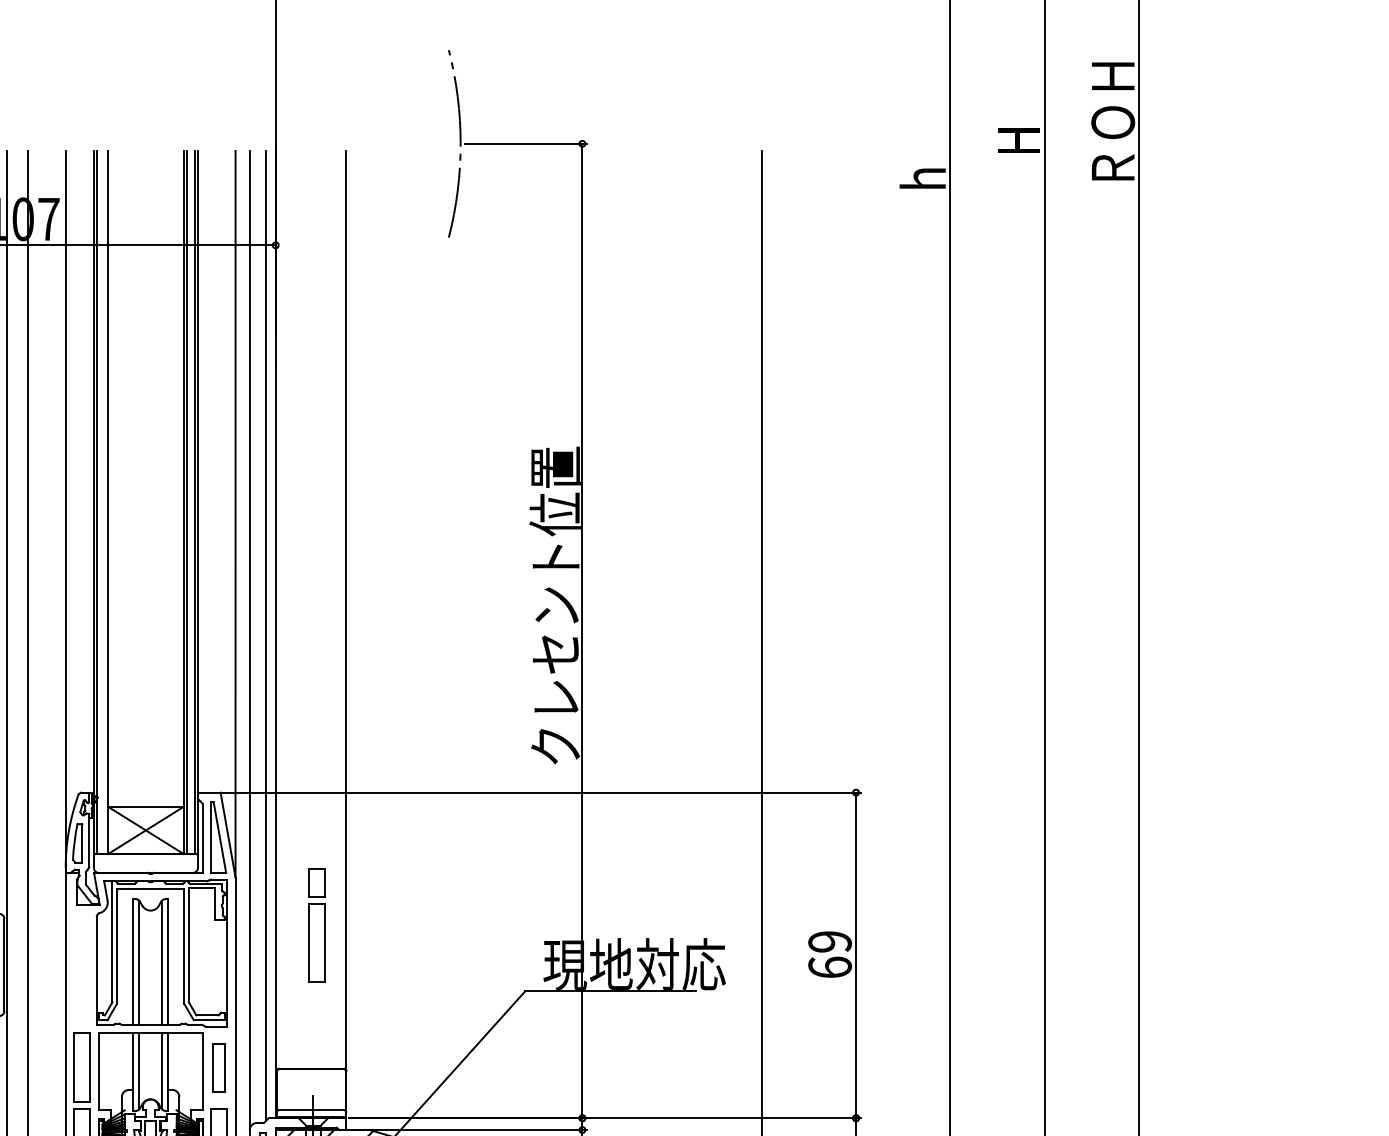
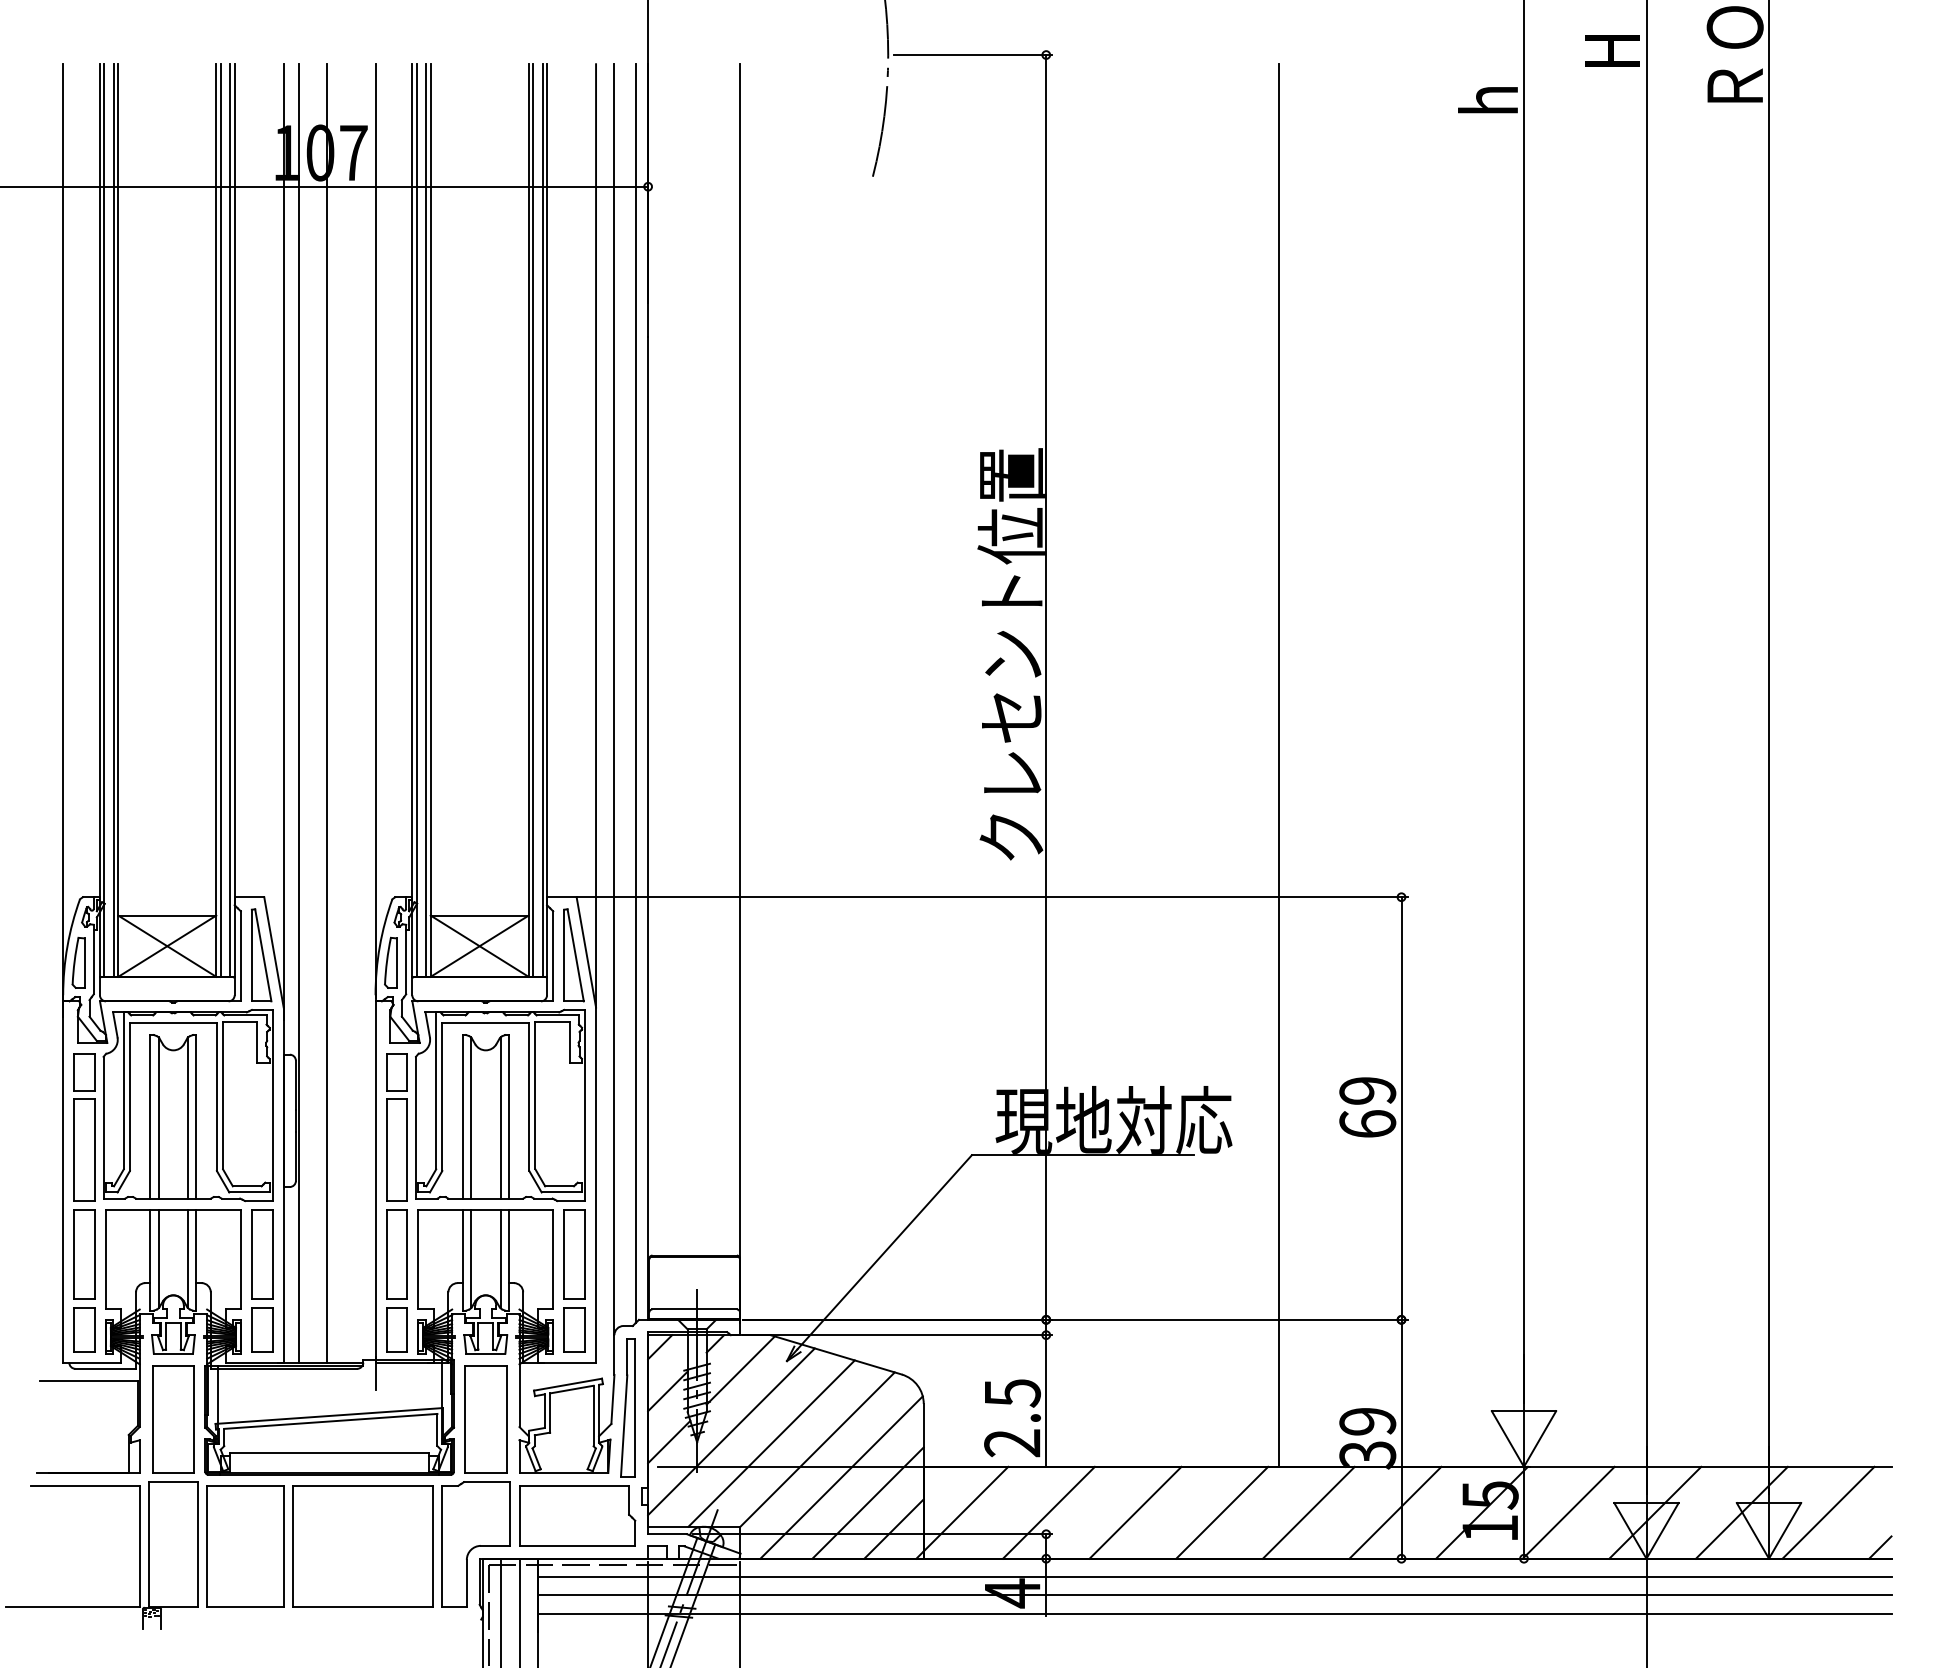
line: (104, 502) -> (426, 520), added
part: (316, 925) -> (396, 1127), moved
part: (218, 1067) -> (574, 1254), size x1.43

